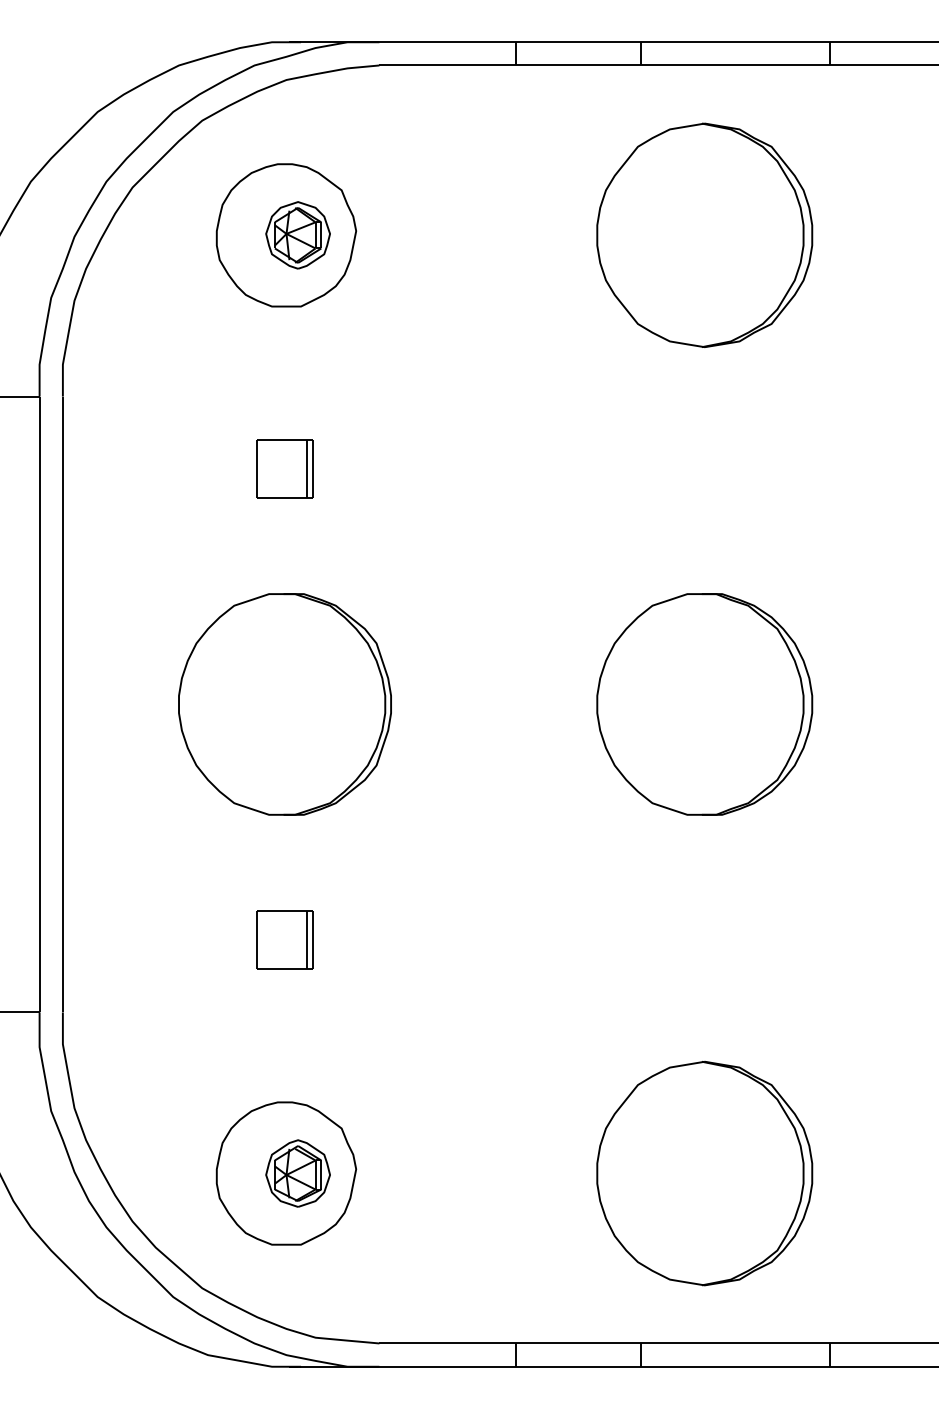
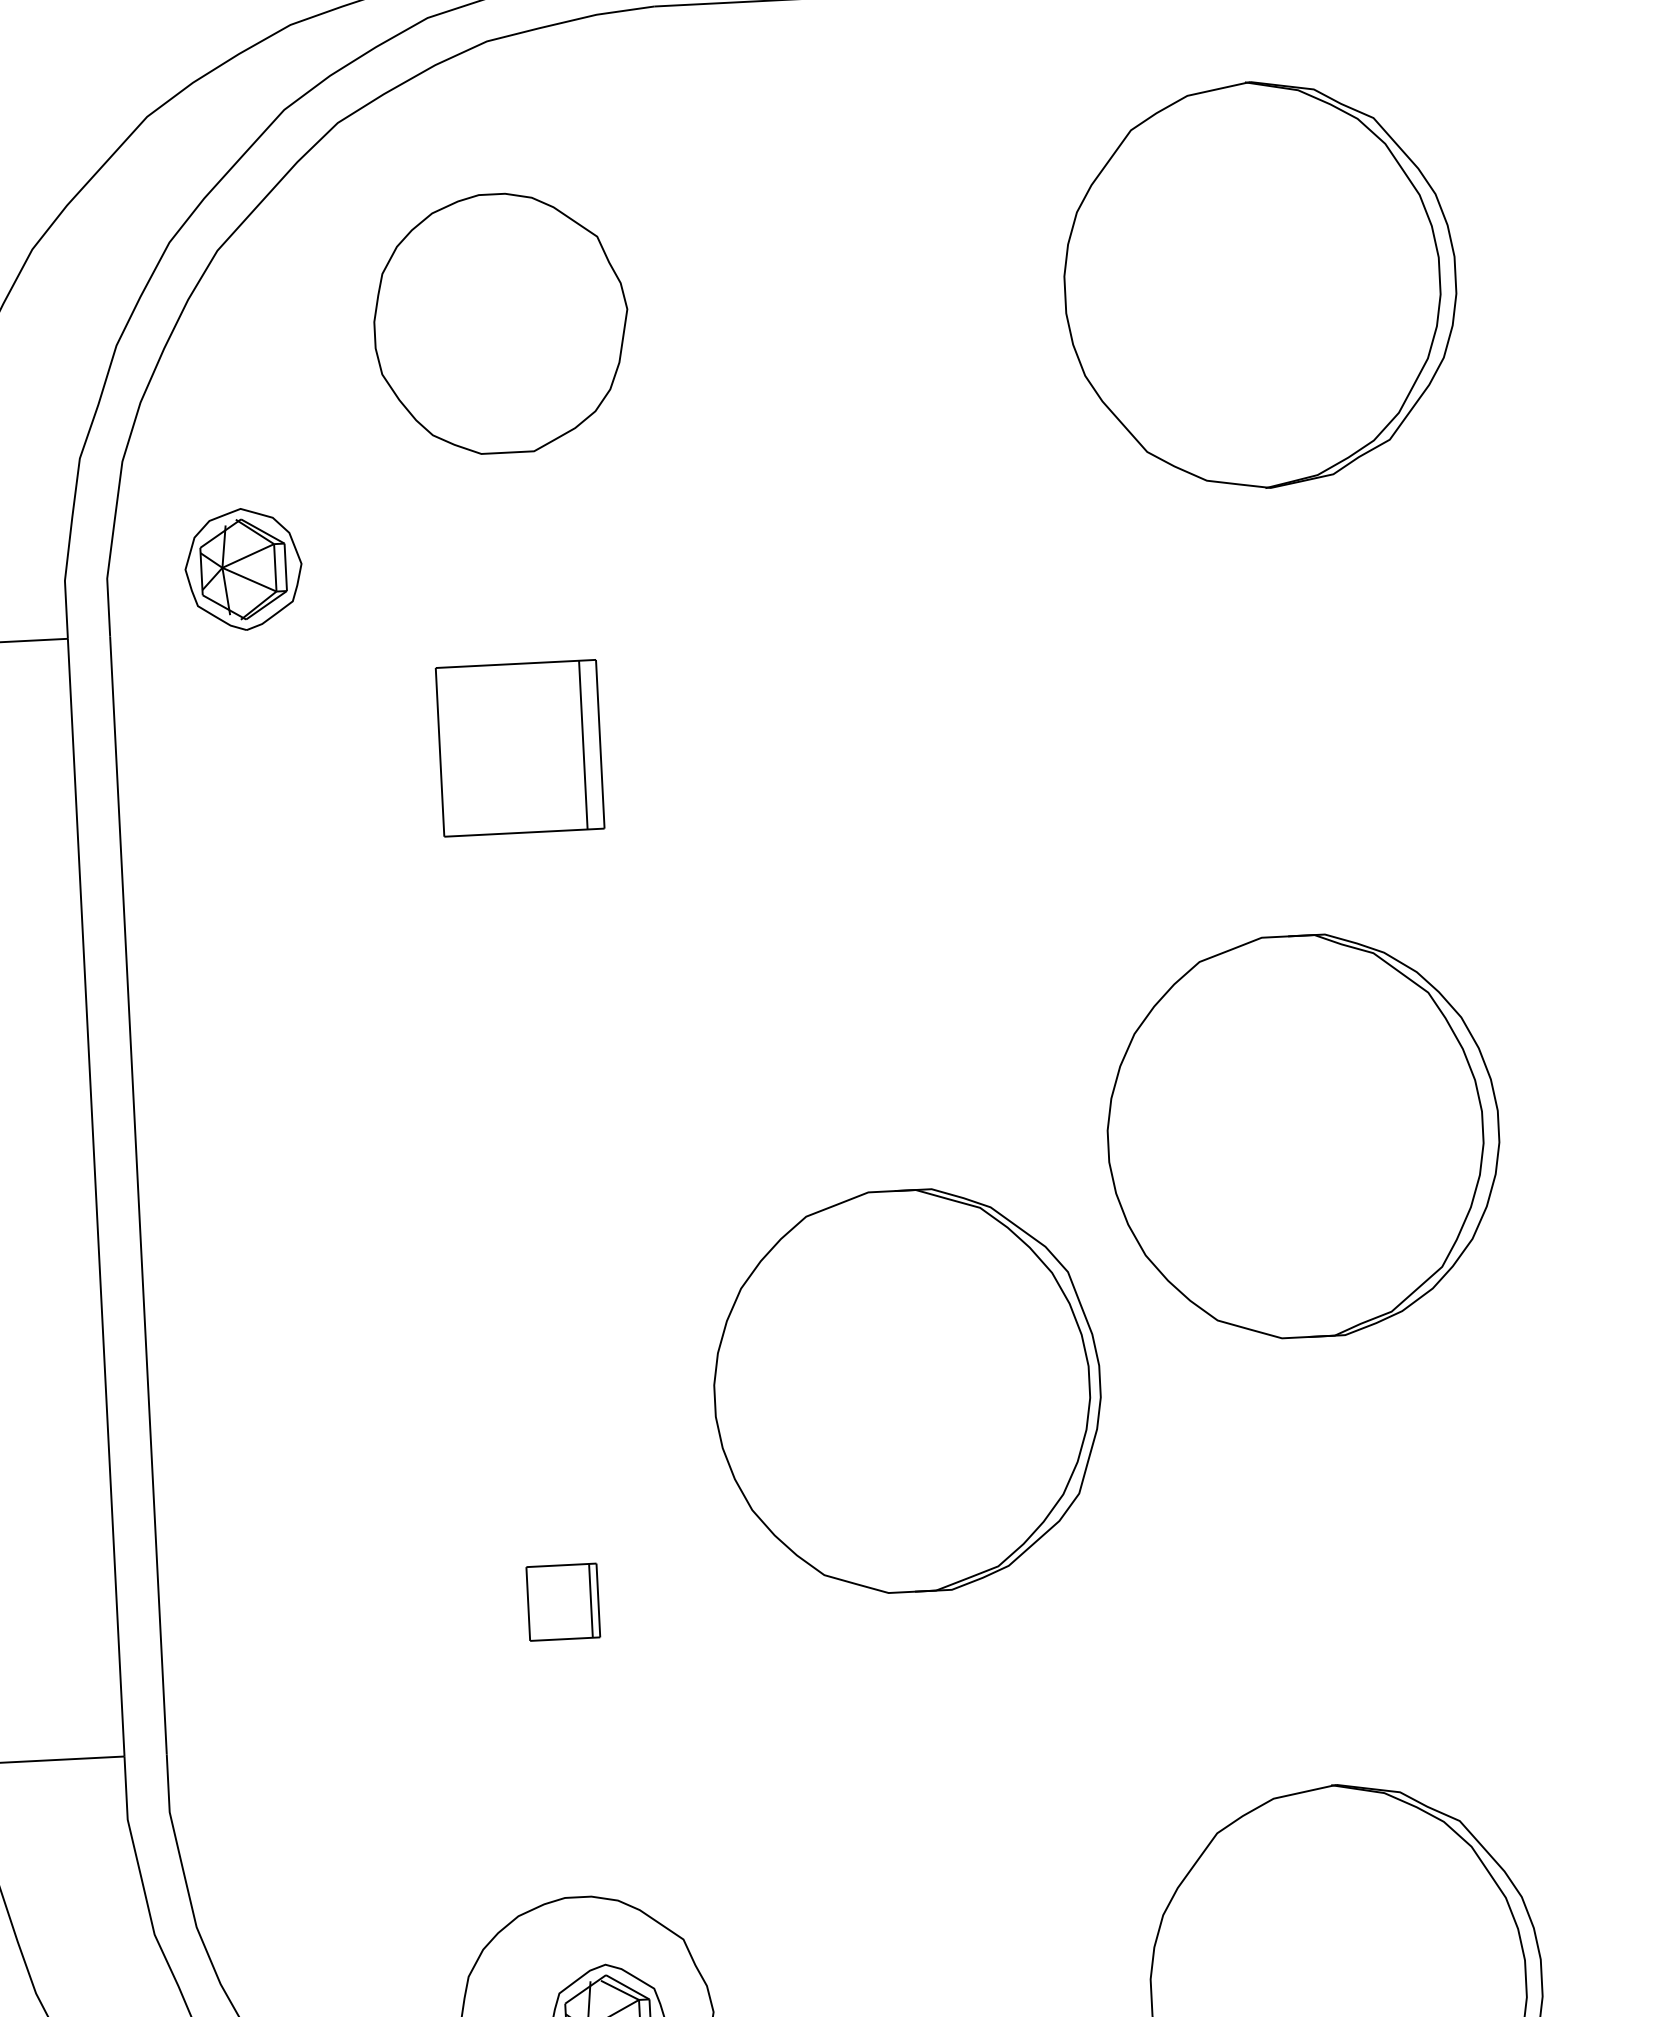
part: (297, 235) -> (242, 569), moved
part: (284, 468) -> (519, 746), size x1.6
part: (284, 704) -> (906, 1391), moved
part: (284, 939) -> (562, 1601), size x0.7

